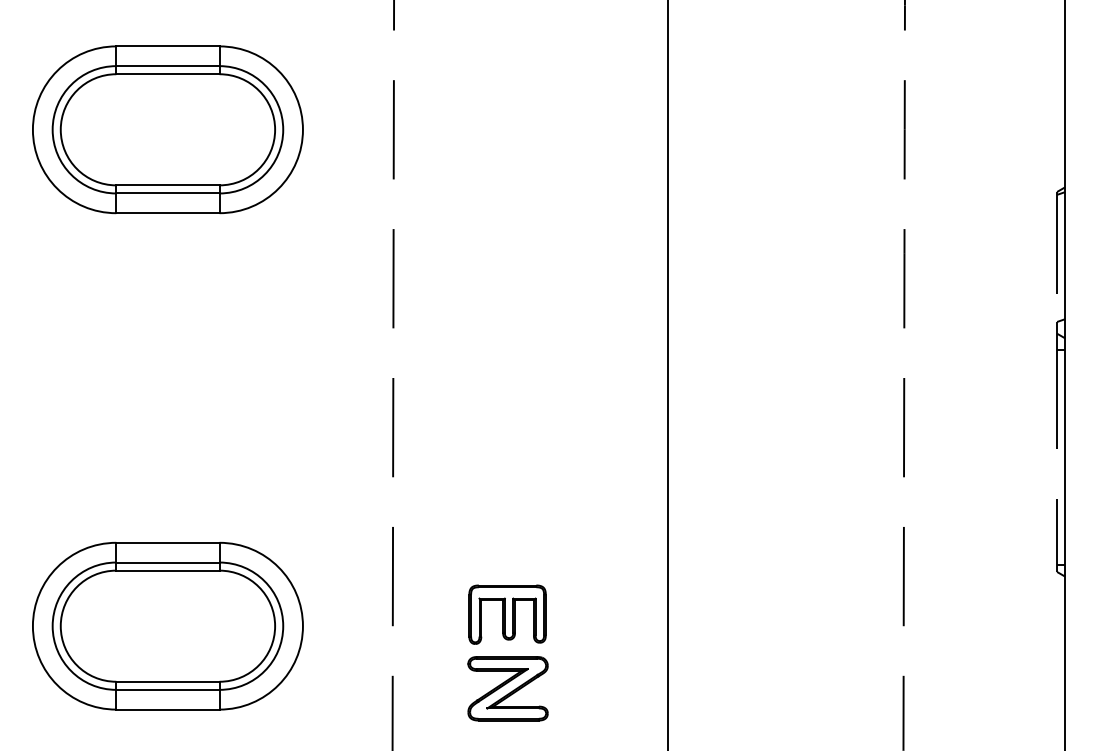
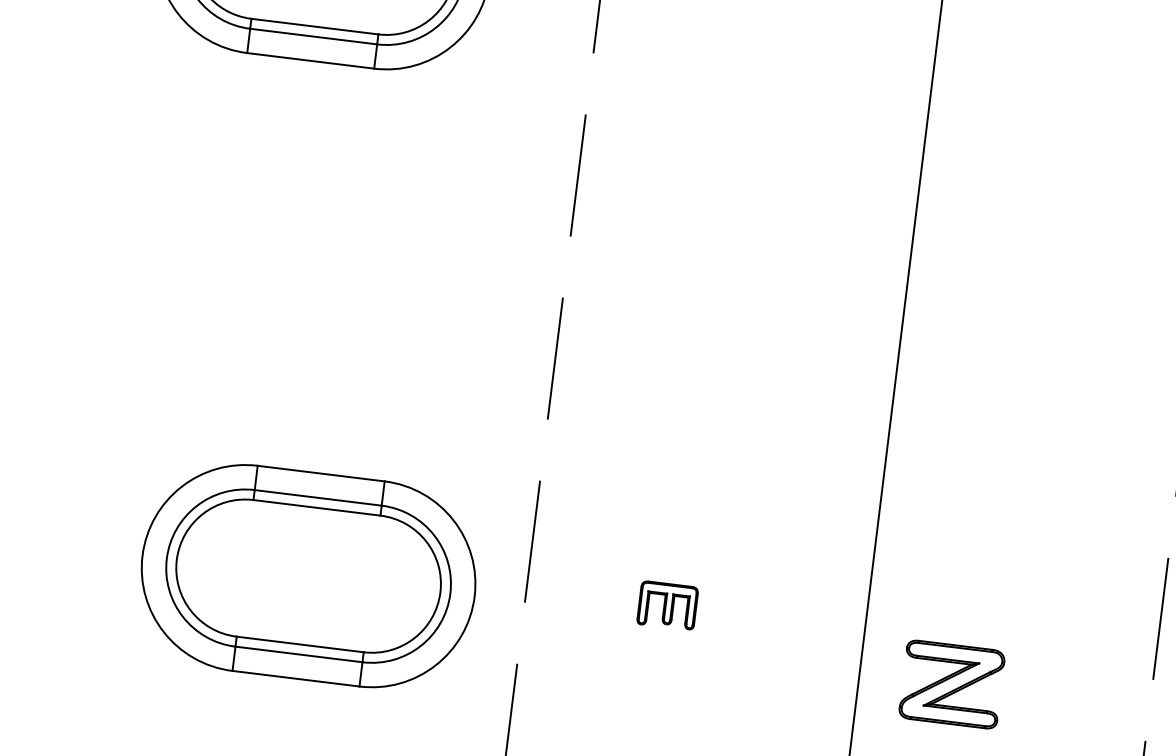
part: (507, 614) -> (667, 605), size x0.6
part: (167, 625) -> (308, 575), moved
part: (507, 688) -> (951, 684), moved

